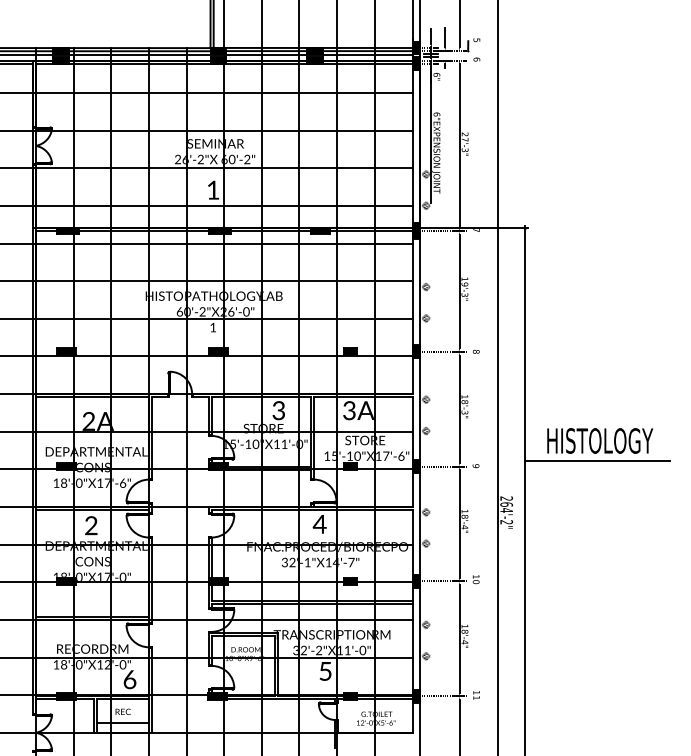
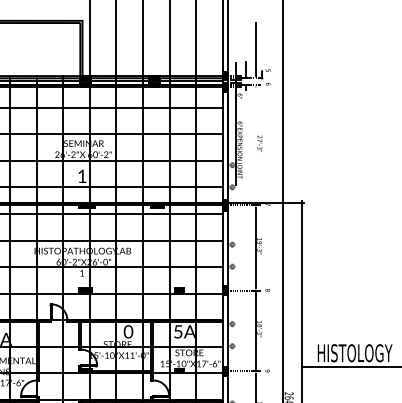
line: (459, 145) -> (255, 144), removed
text: (278, 410) -> (128, 331), 3 -> 0
text: (349, 410) -> (178, 331), 3A -> 5A

